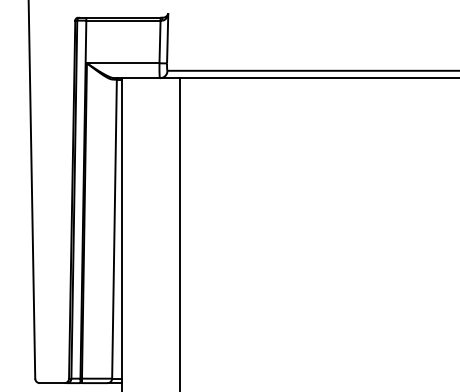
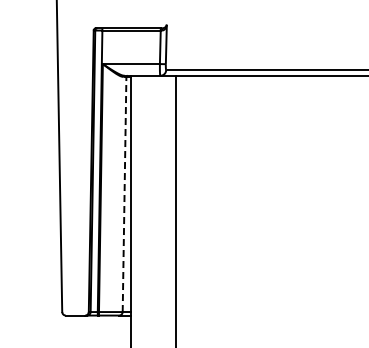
line: (114, 227) -> (124, 193), solid -> dashed

